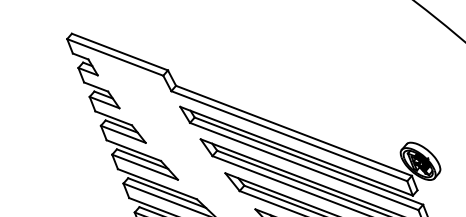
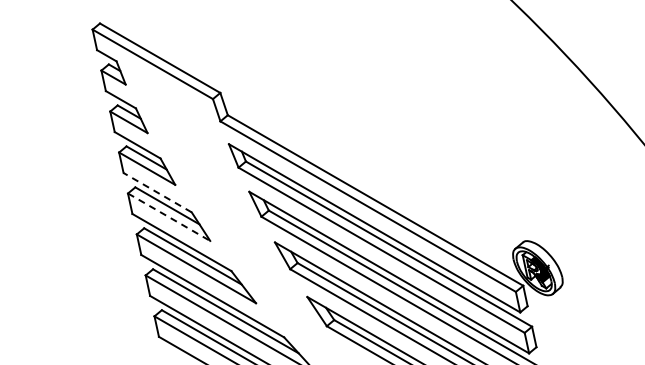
line: (133, 150) -> (157, 192), solid -> dashed
line: (145, 167) -> (169, 217), solid -> dashed

